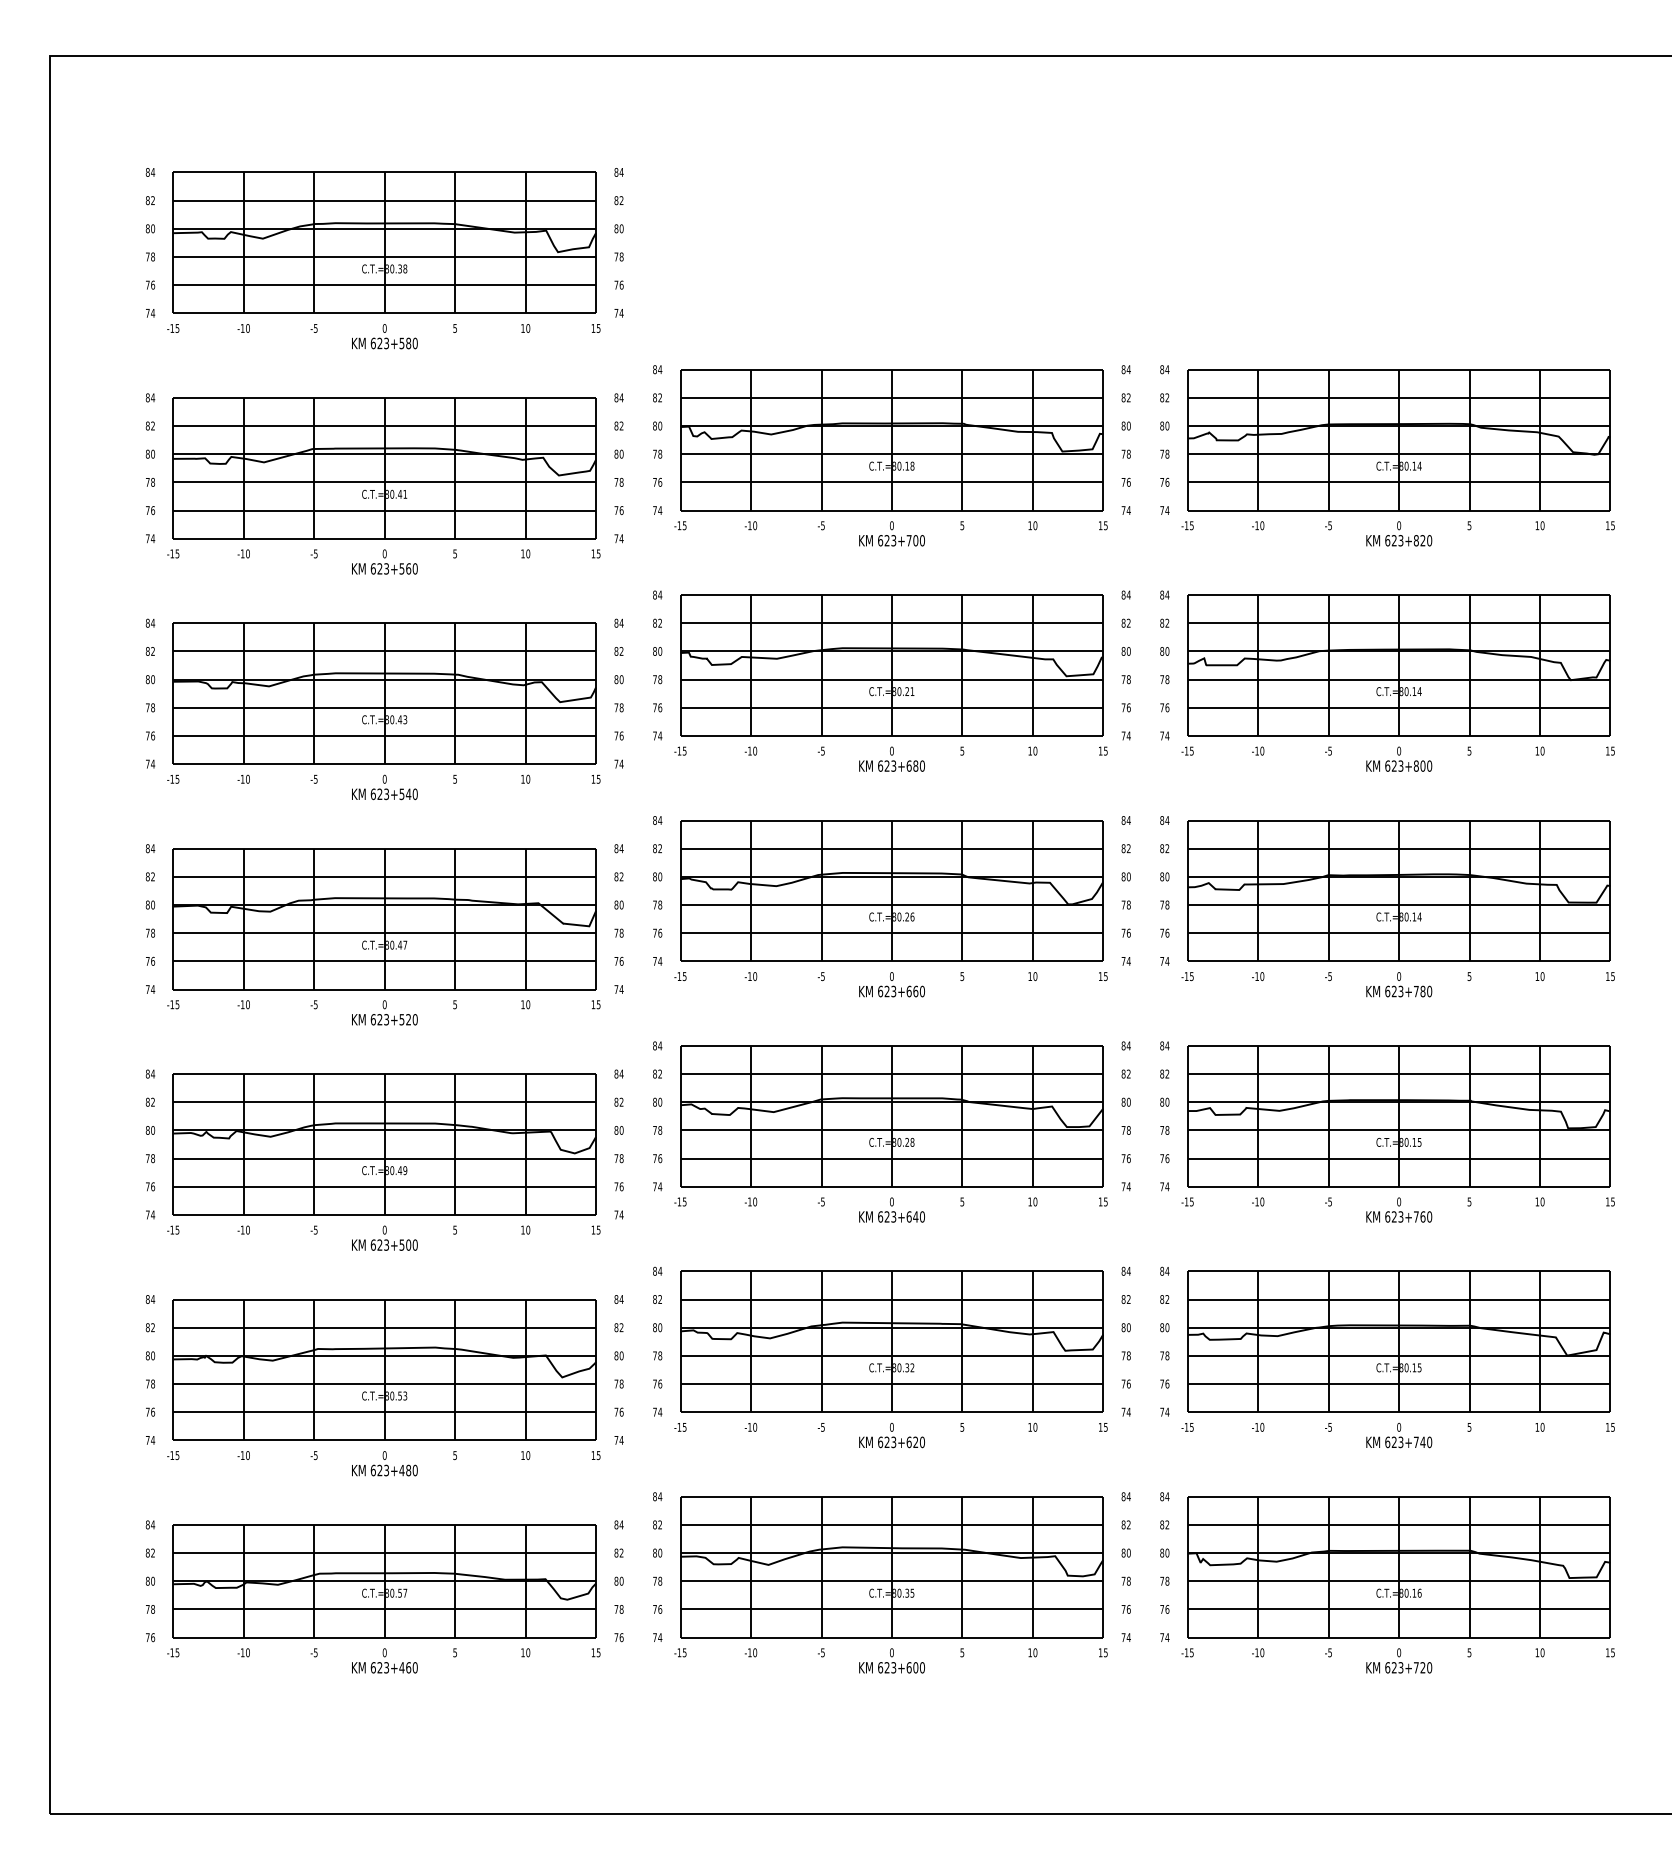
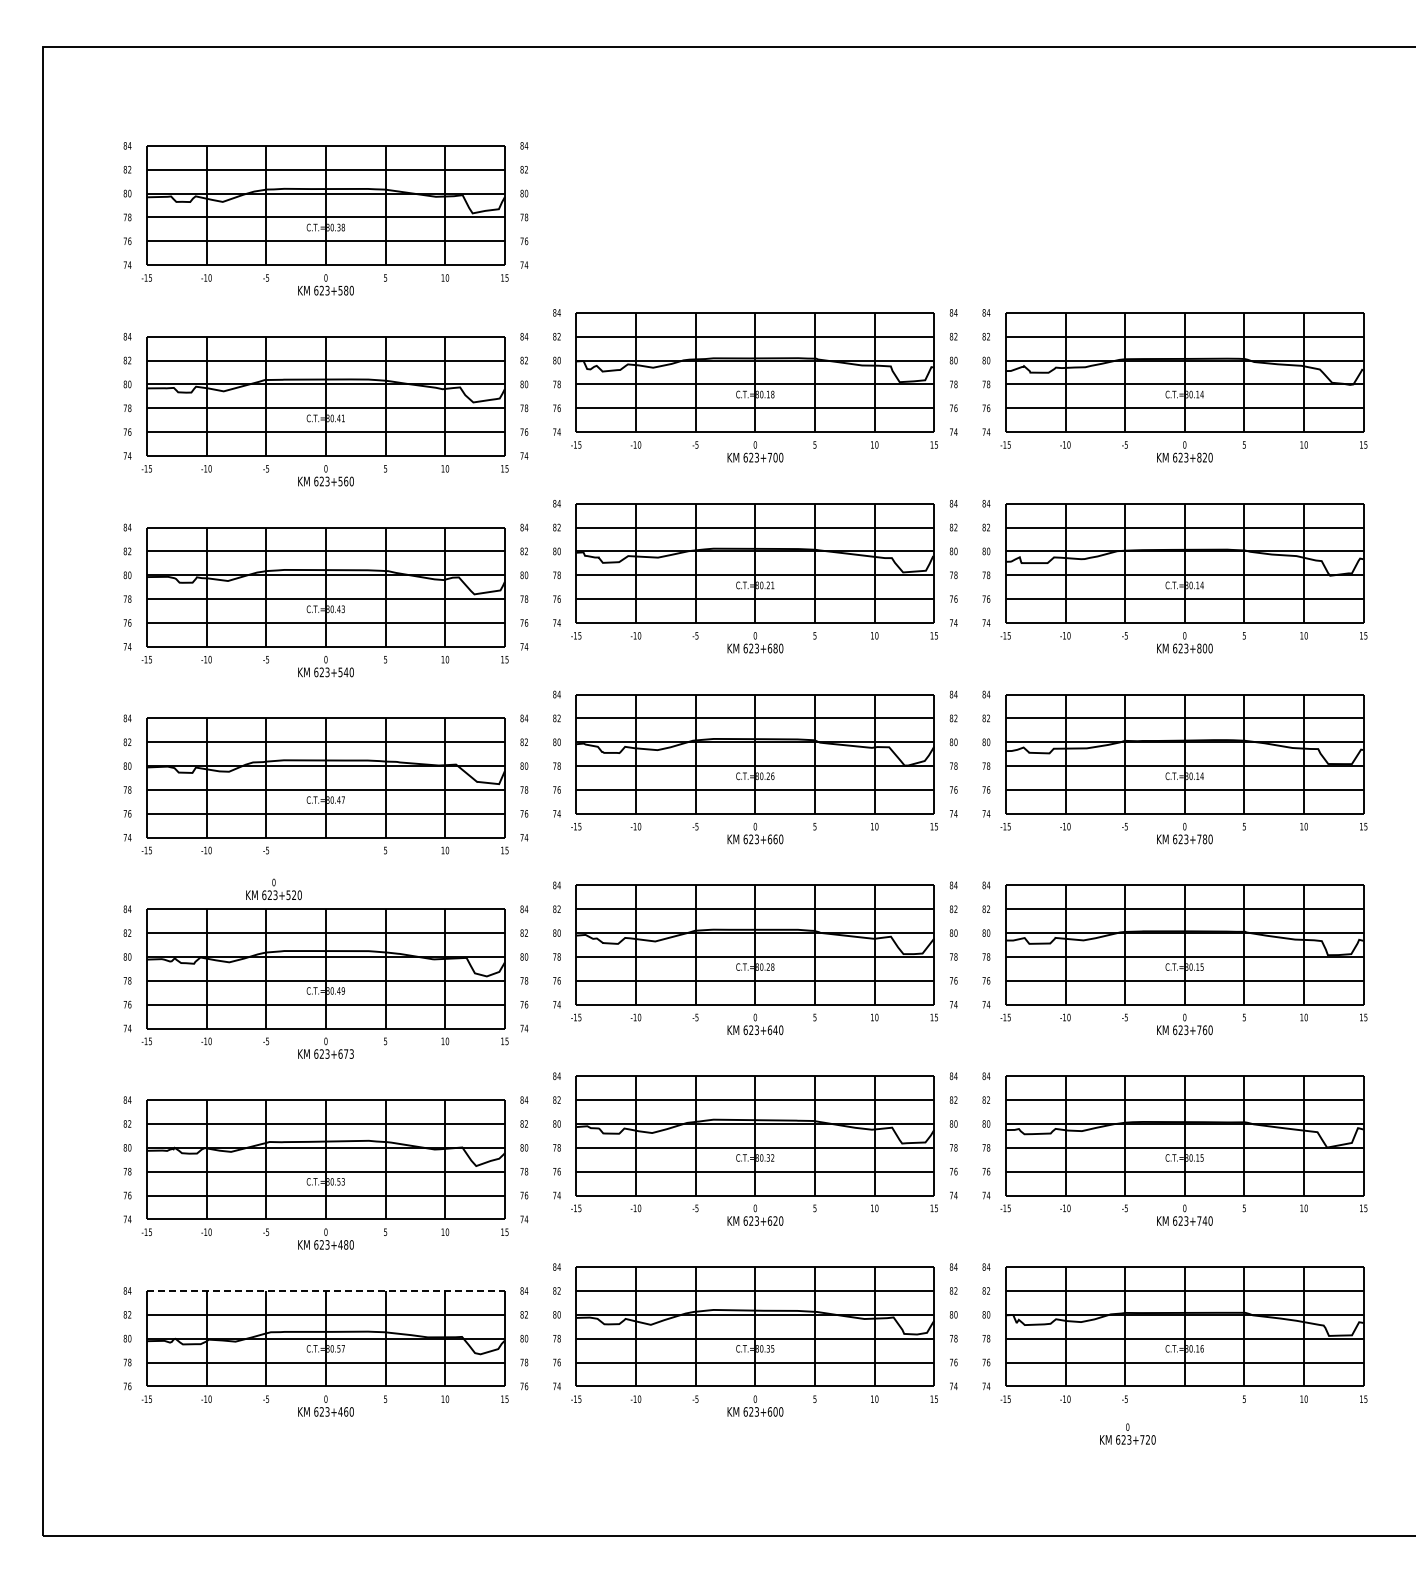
text: (384, 1012) -> (273, 889), moved
text: (407, 1244) -> (345, 1053), 623+500 -> 623+673
line: (384, 1524) -> (325, 1290), solid -> dashed
text: (1398, 1660) -> (1127, 1433), moved

